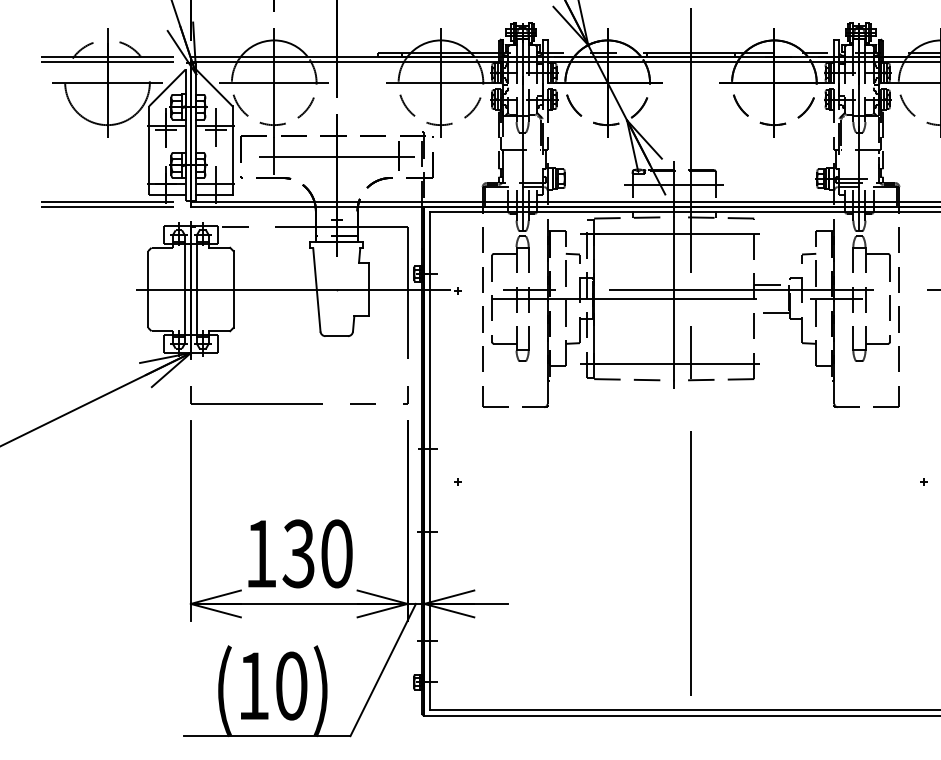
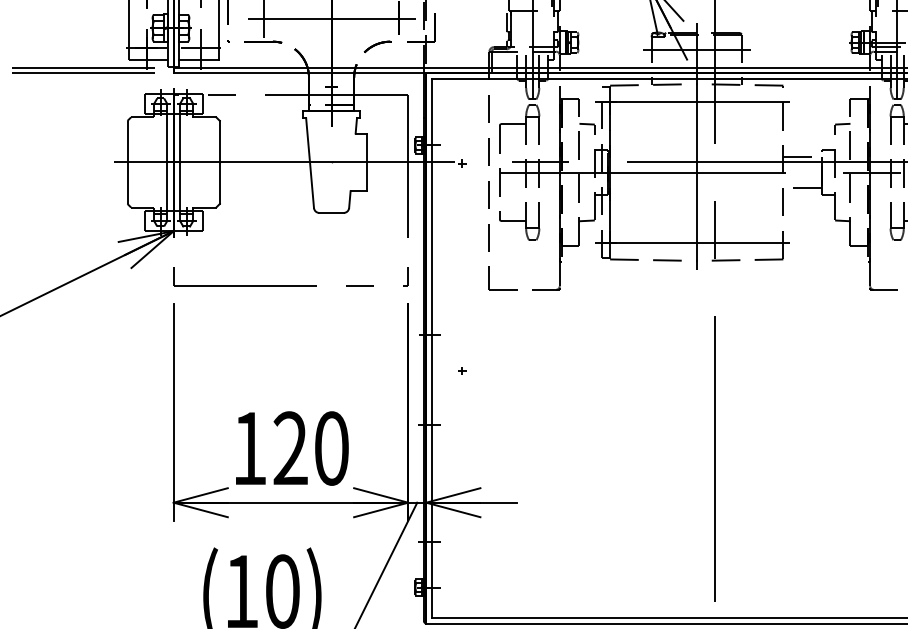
text: (298, 553) -> (290, 448), 130 -> 120

